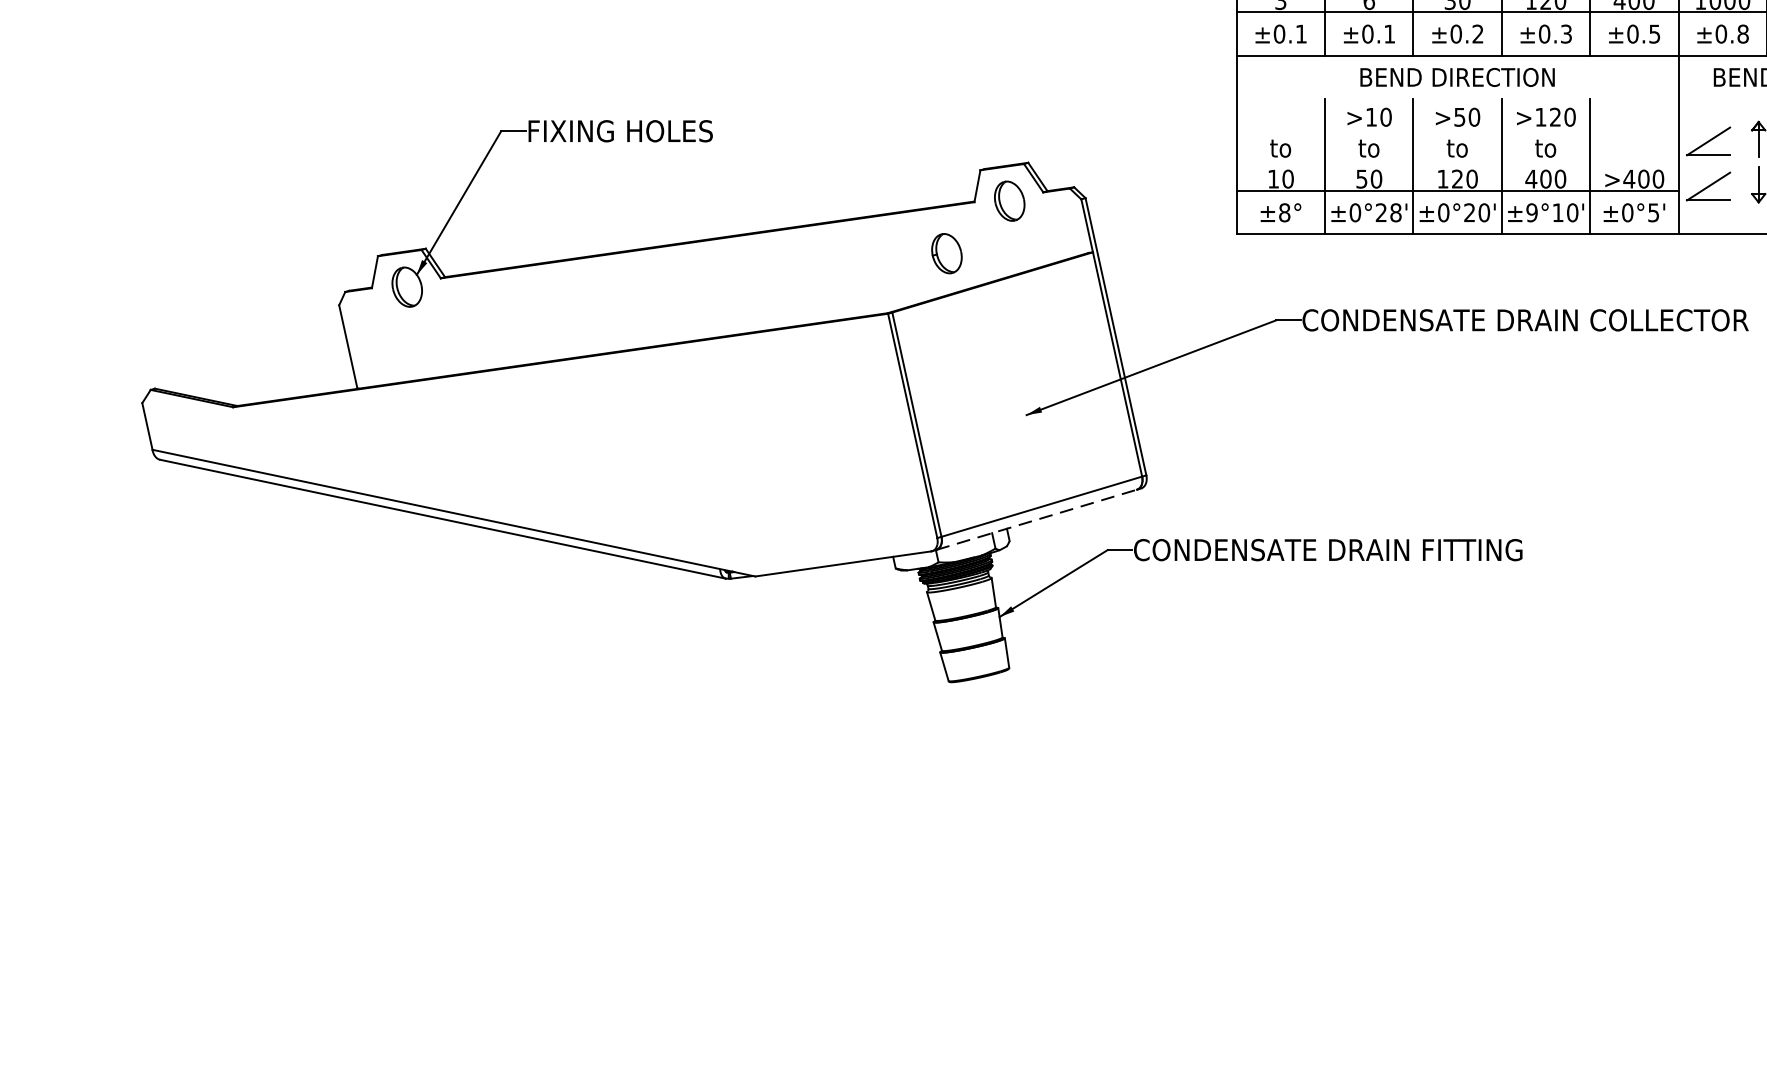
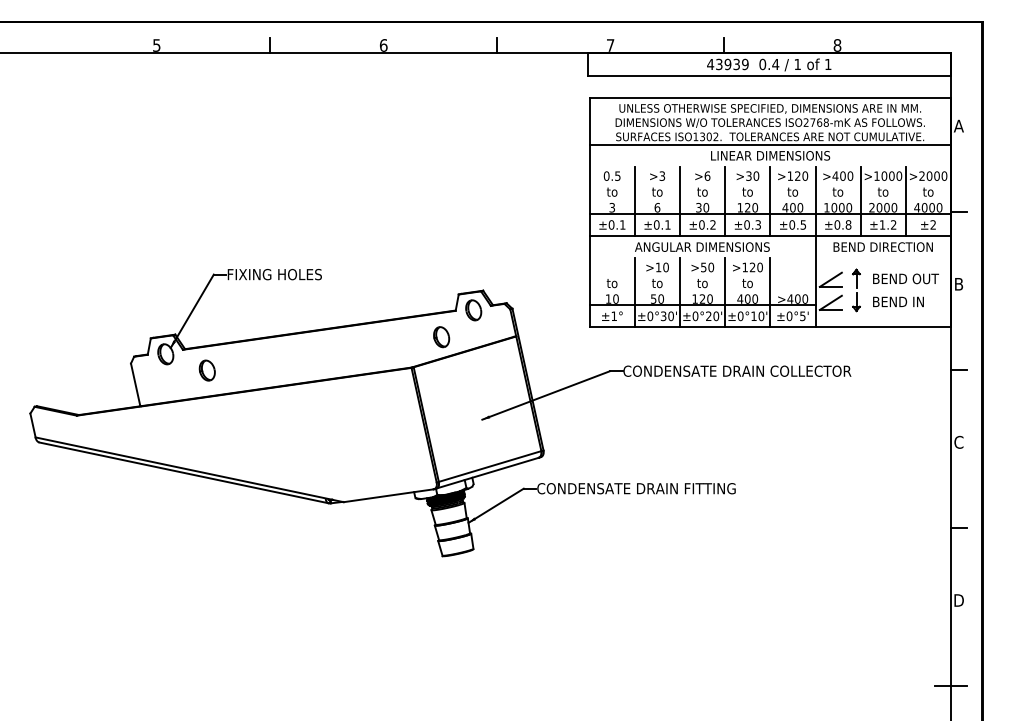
text: (1457, 76) -> (702, 246), BEND DIRECTION -> ANGULAR DIMENSIONS
text: (1285, 213) -> (614, 316), ±8° -> ±1°
text: (1386, 213) -> (666, 316), ±0°28' -> ±0°30'
text: (1531, 213) -> (740, 316), ±9°10' -> ±0°10'
part: (486, 318) -> (206, 370), added
line: (1036, 520) -> (487, 473), dashed -> solid

